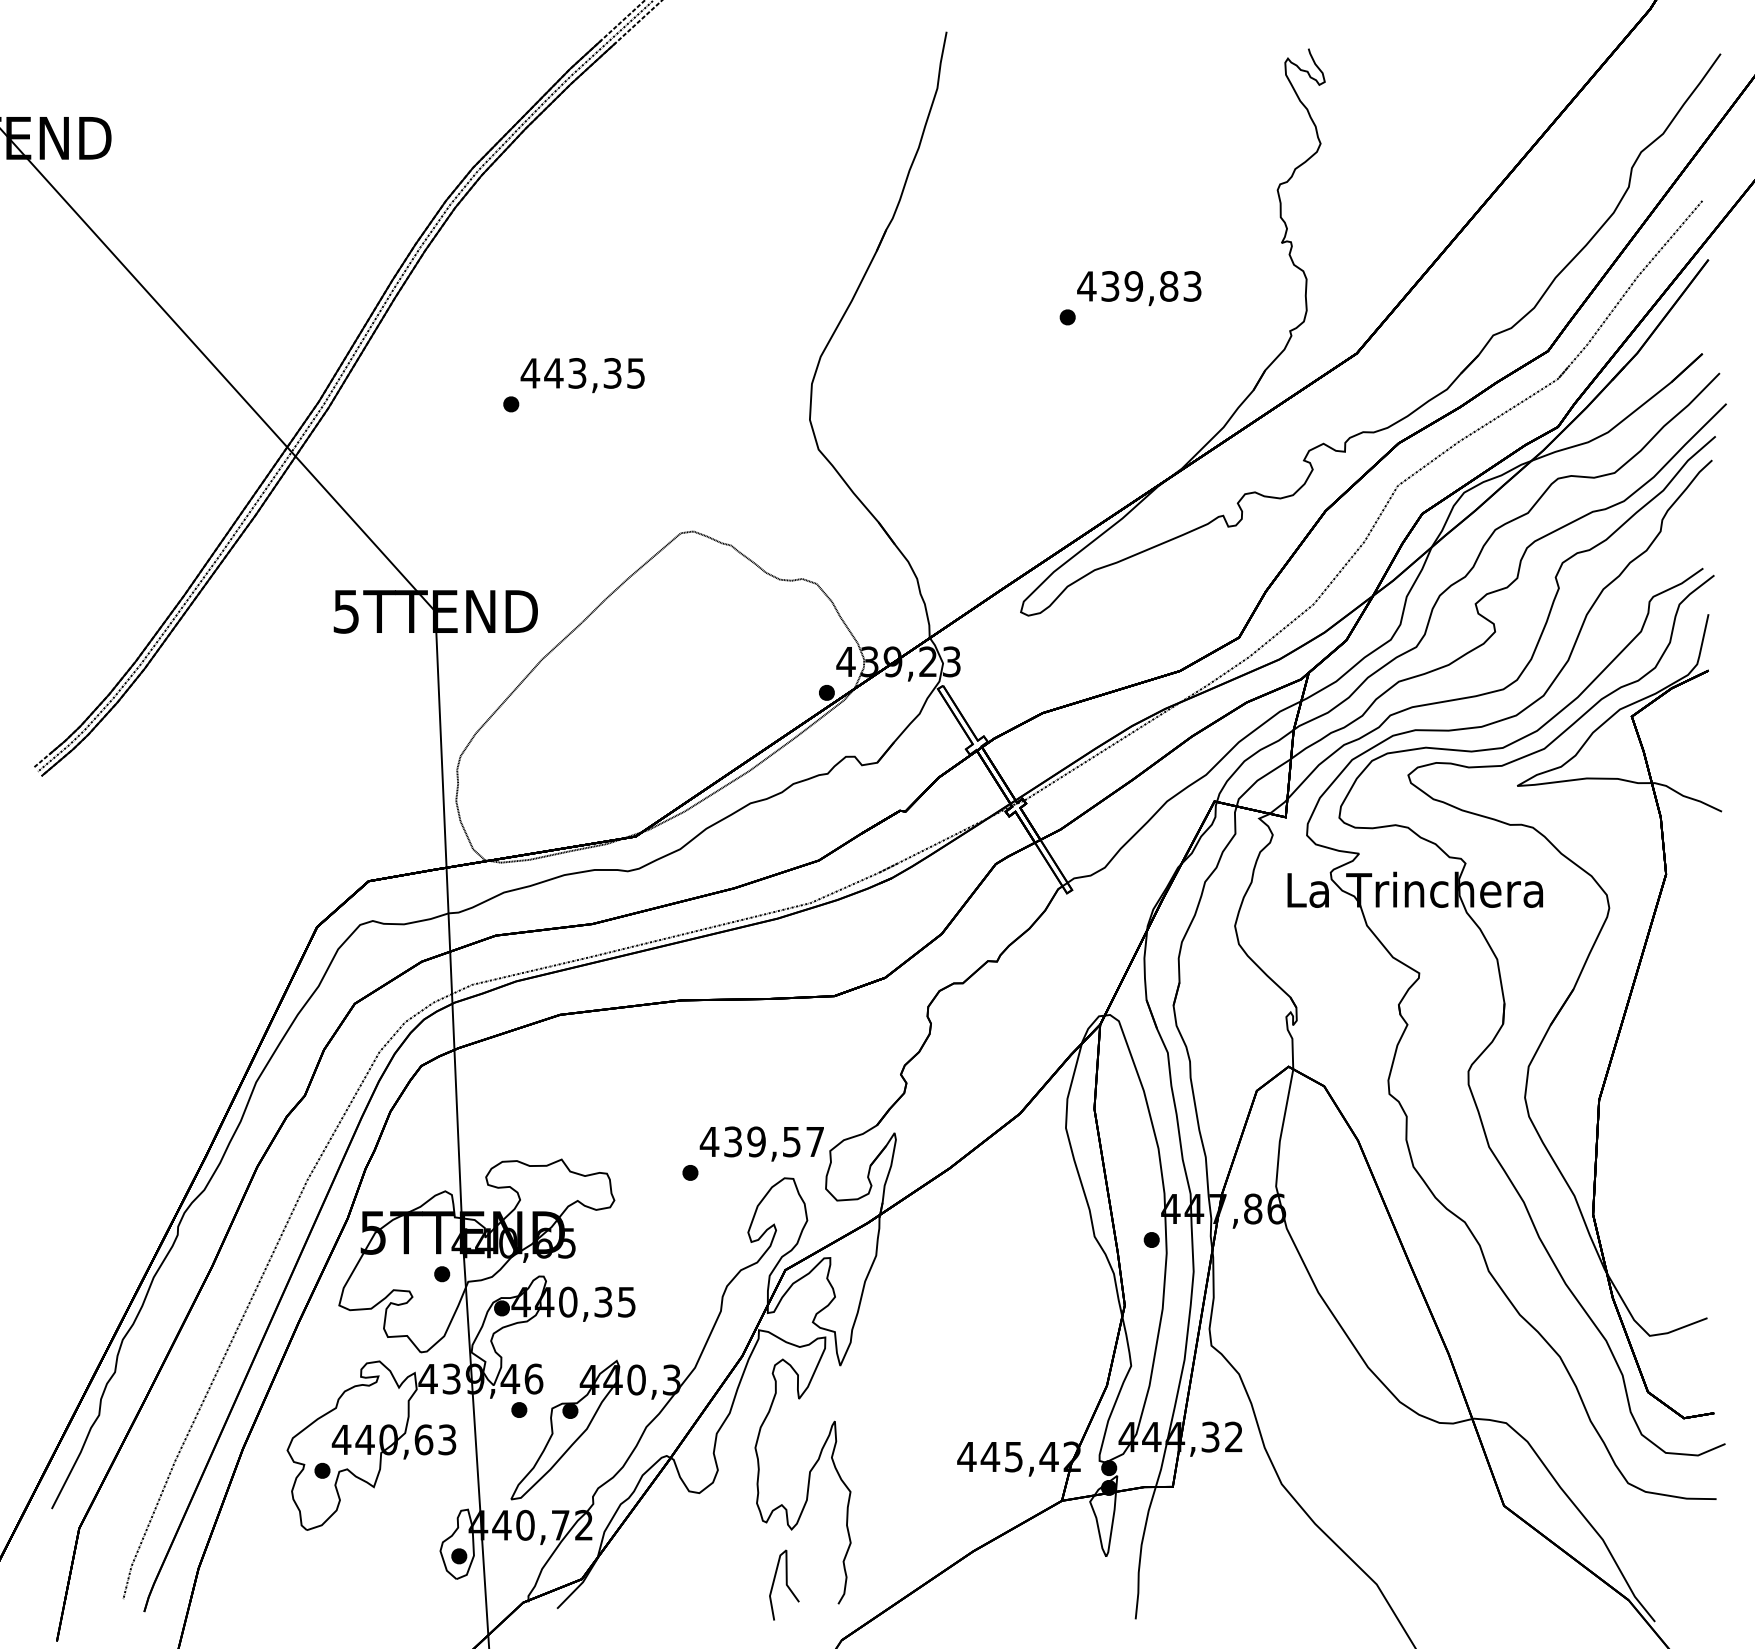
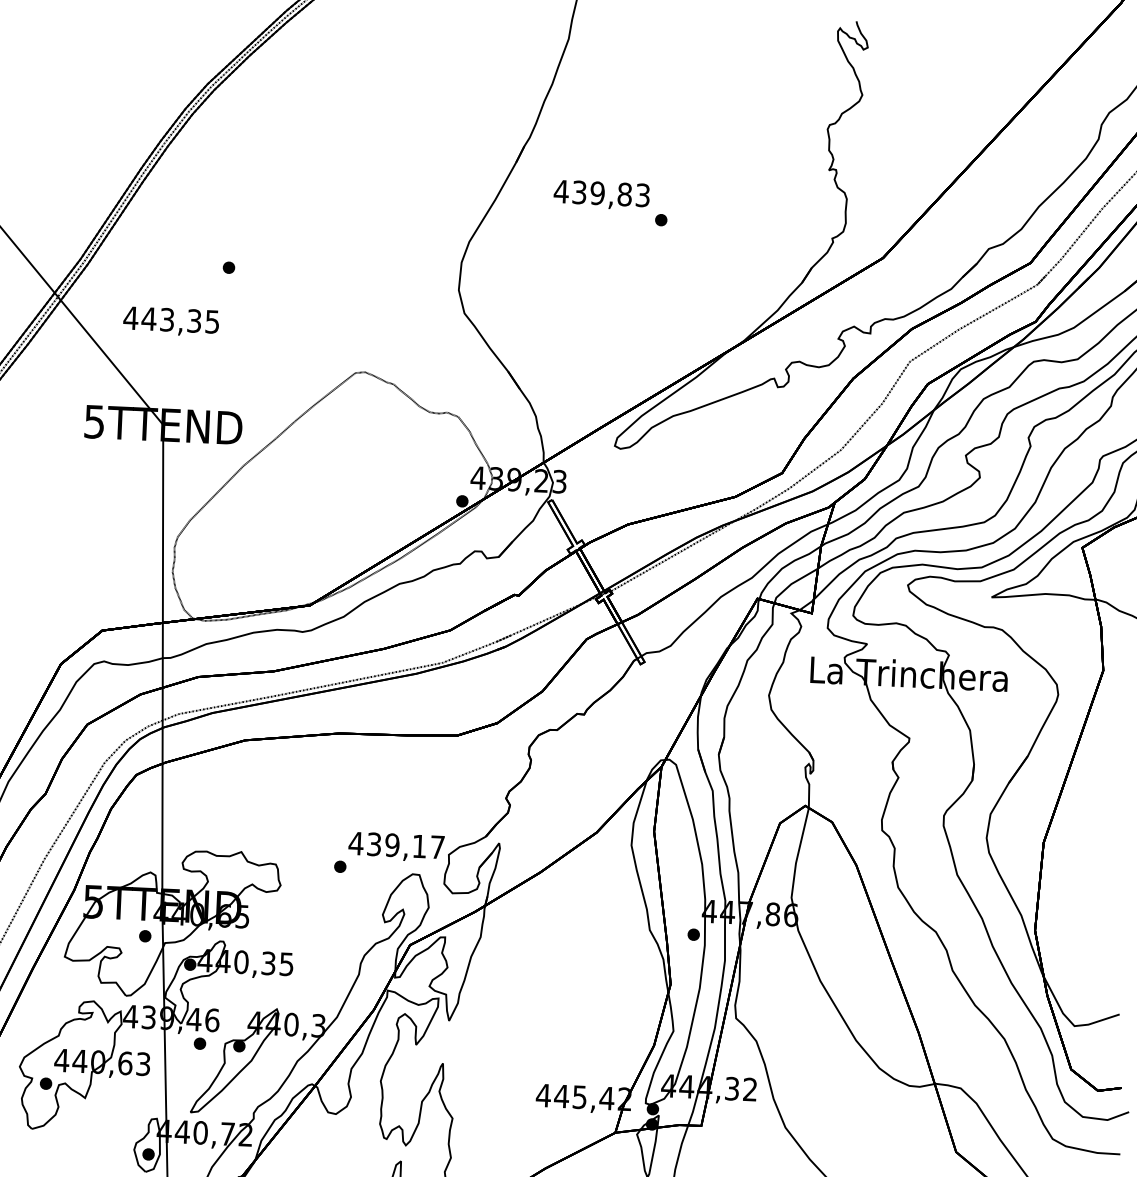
text: (1139, 288) -> (601, 195), moved
text: (582, 375) -> (171, 321), moved
text: (791, 1142) -> (419, 846), 439,57 -> 439,17

